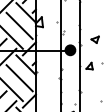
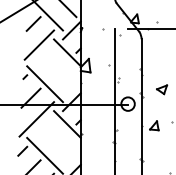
line: (19, 25) -> (58, 70), removed
fill: (70, 49) -> (127, 103), removed
line: (19, 78) -> (58, 142), removed

